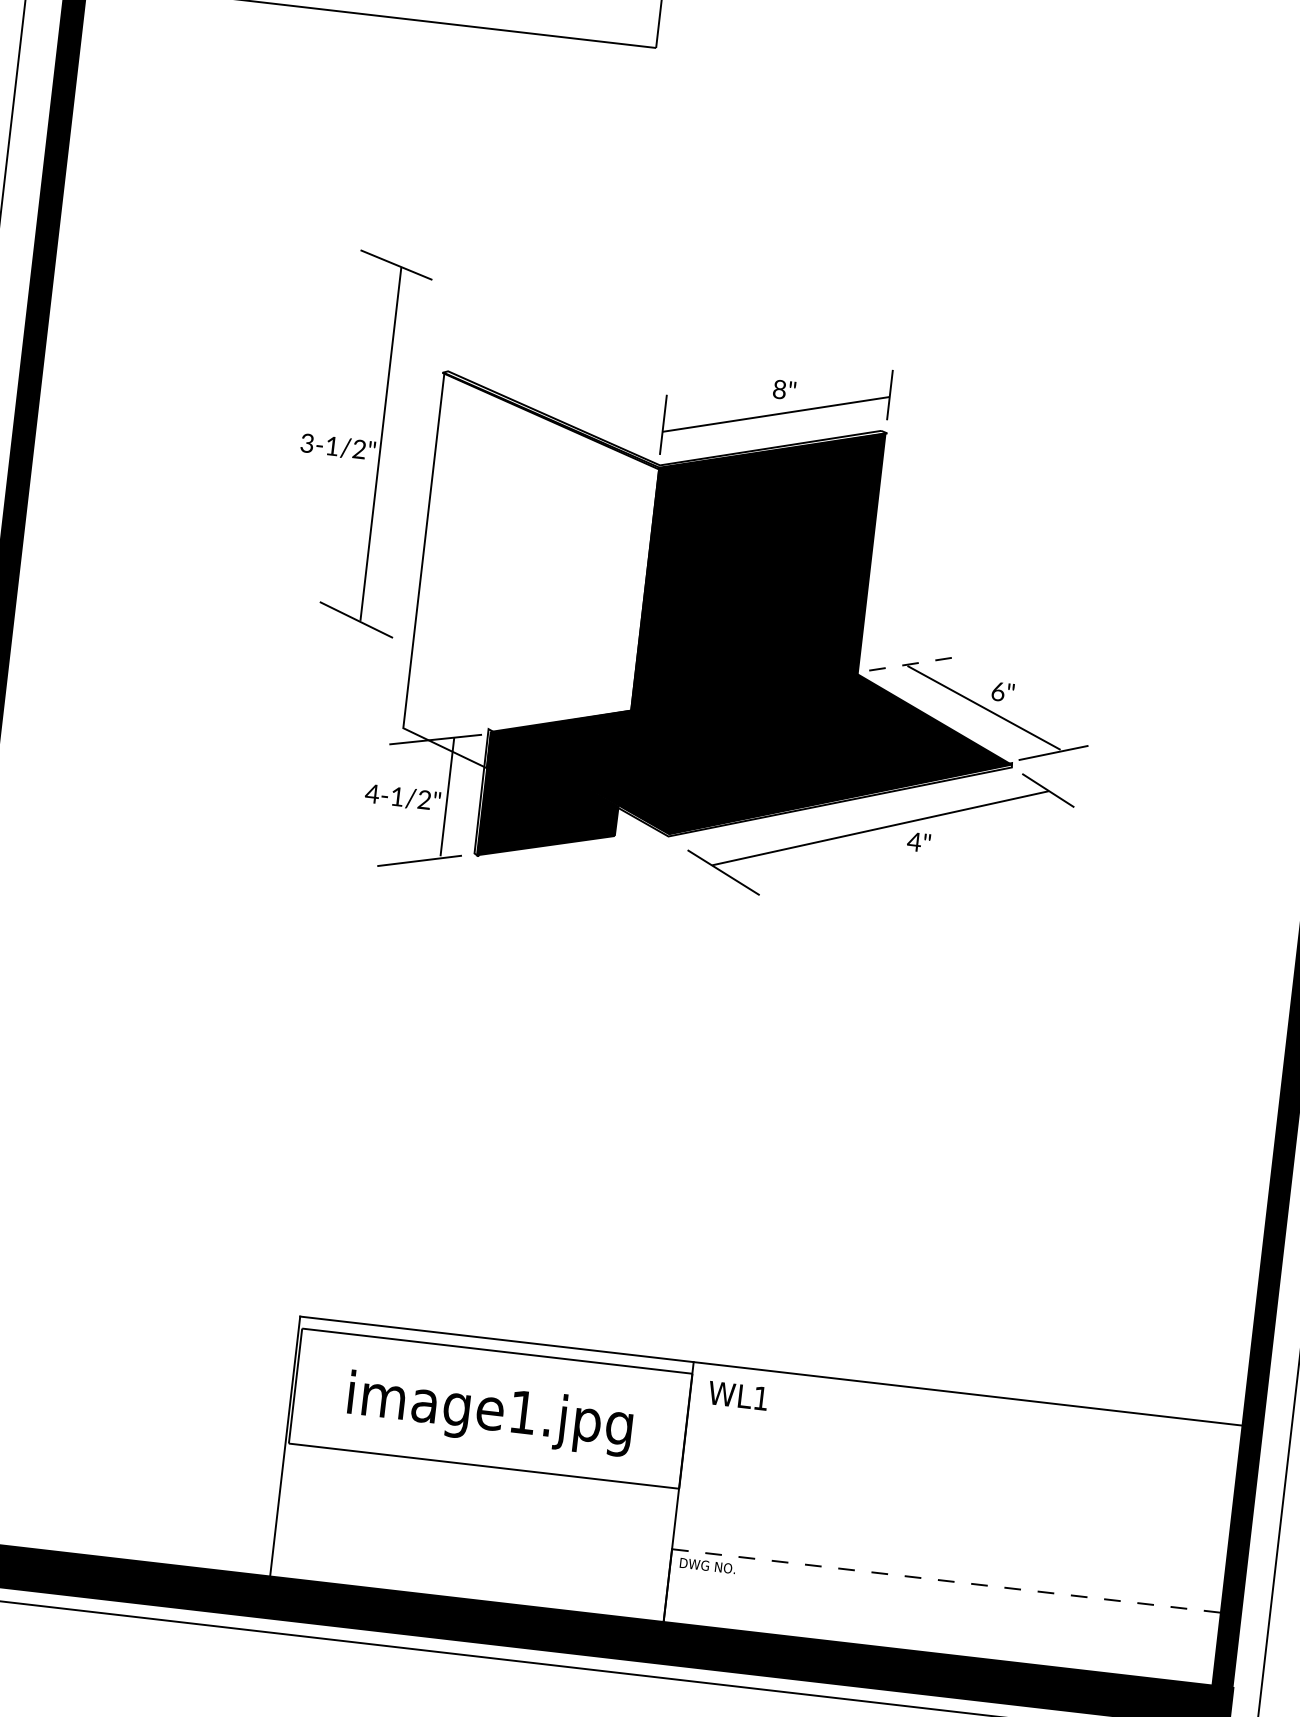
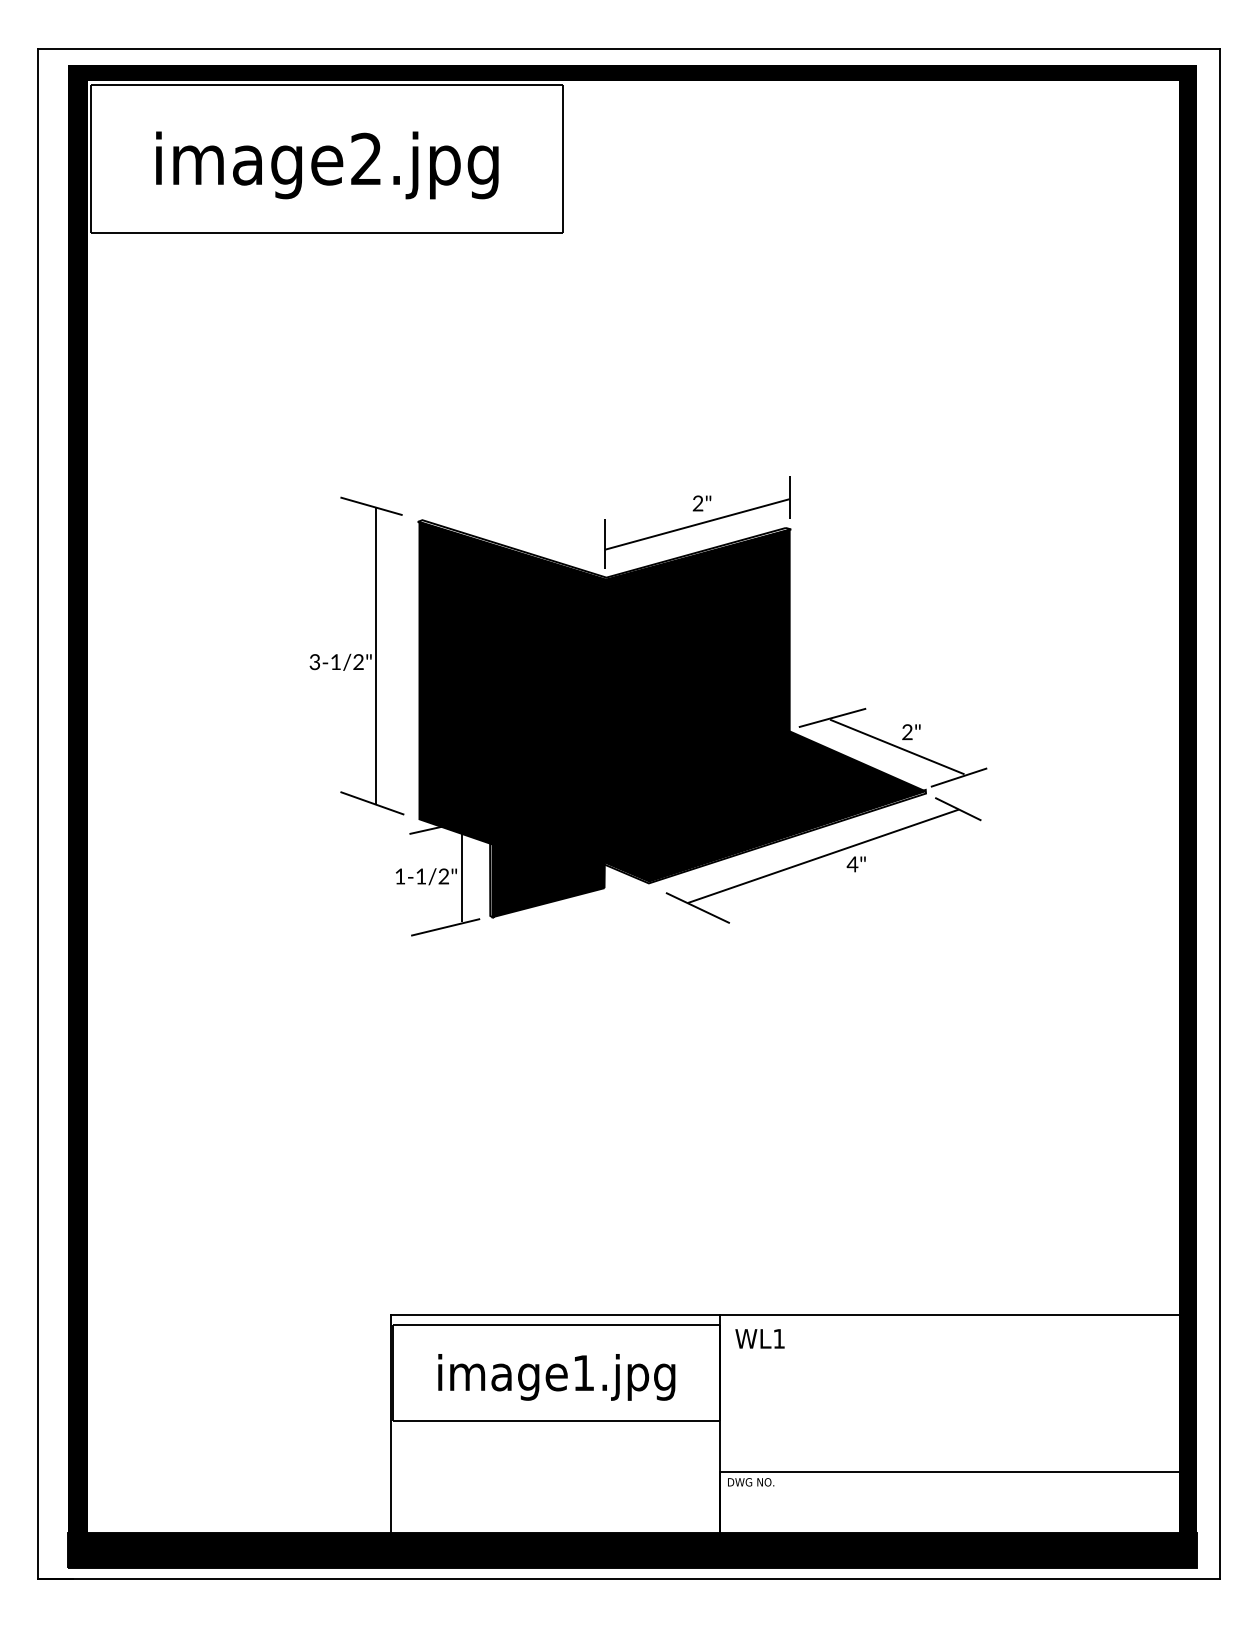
text: (778, 390) -> (697, 504), 8" -> 2"
part: (357, 441) -> (356, 655), moved
fill: (533, 577) -> (512, 682), added
line: (910, 663) -> (832, 717), dashed -> solid
text: (998, 691) -> (907, 732), 6" -> 2"
text: (371, 793) -> (399, 876), 4-1/2" -> 1-1/2"
line: (946, 1580) -> (949, 1471), dashed -> solid

